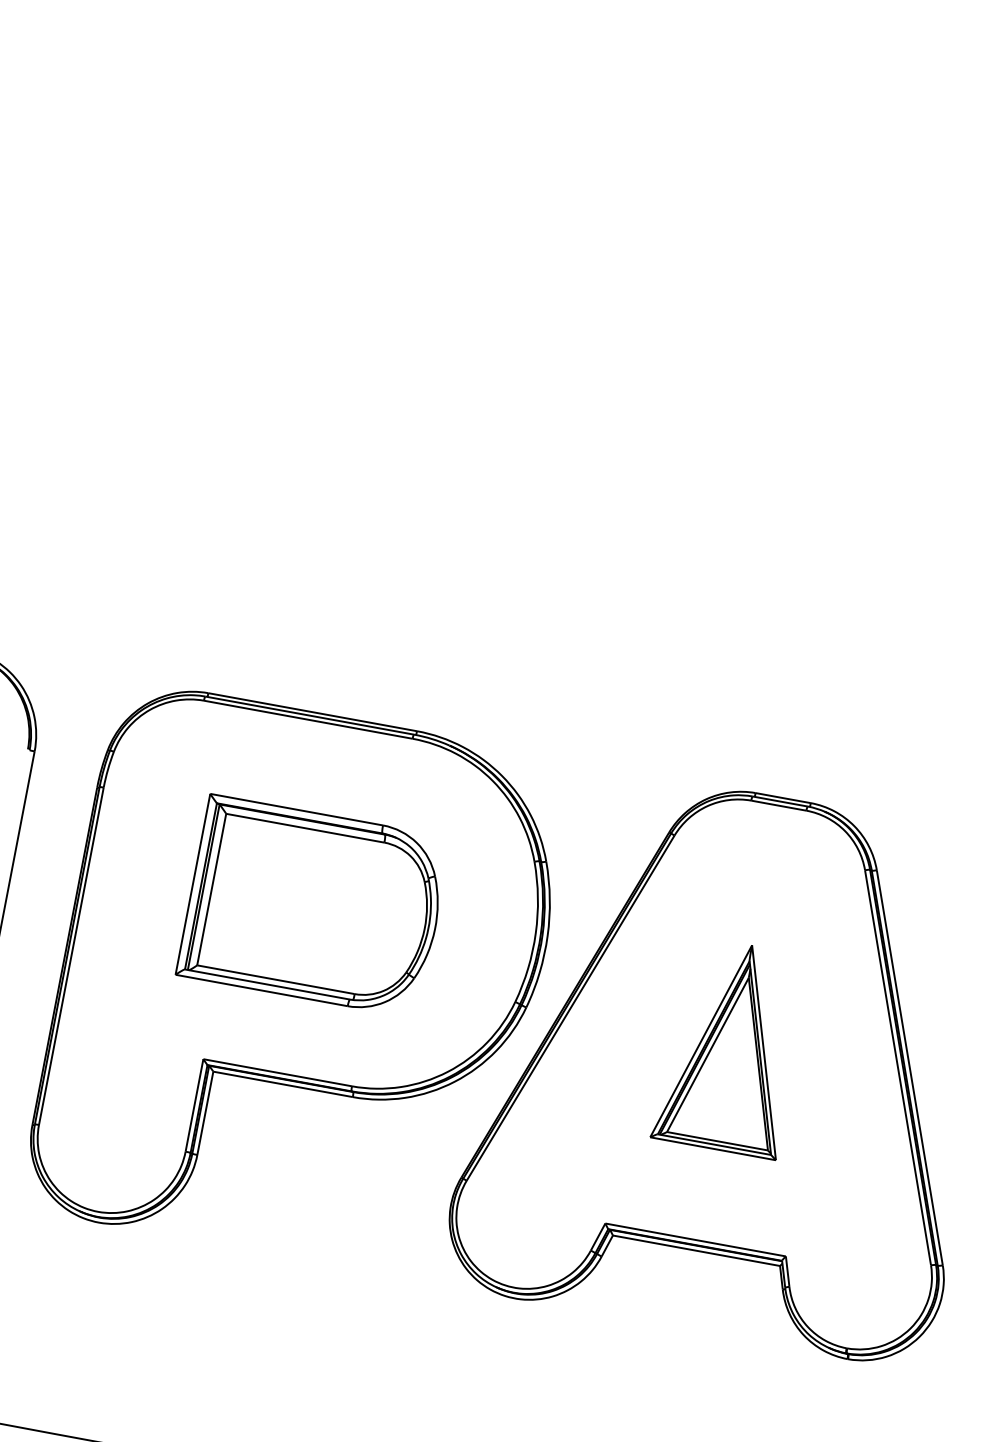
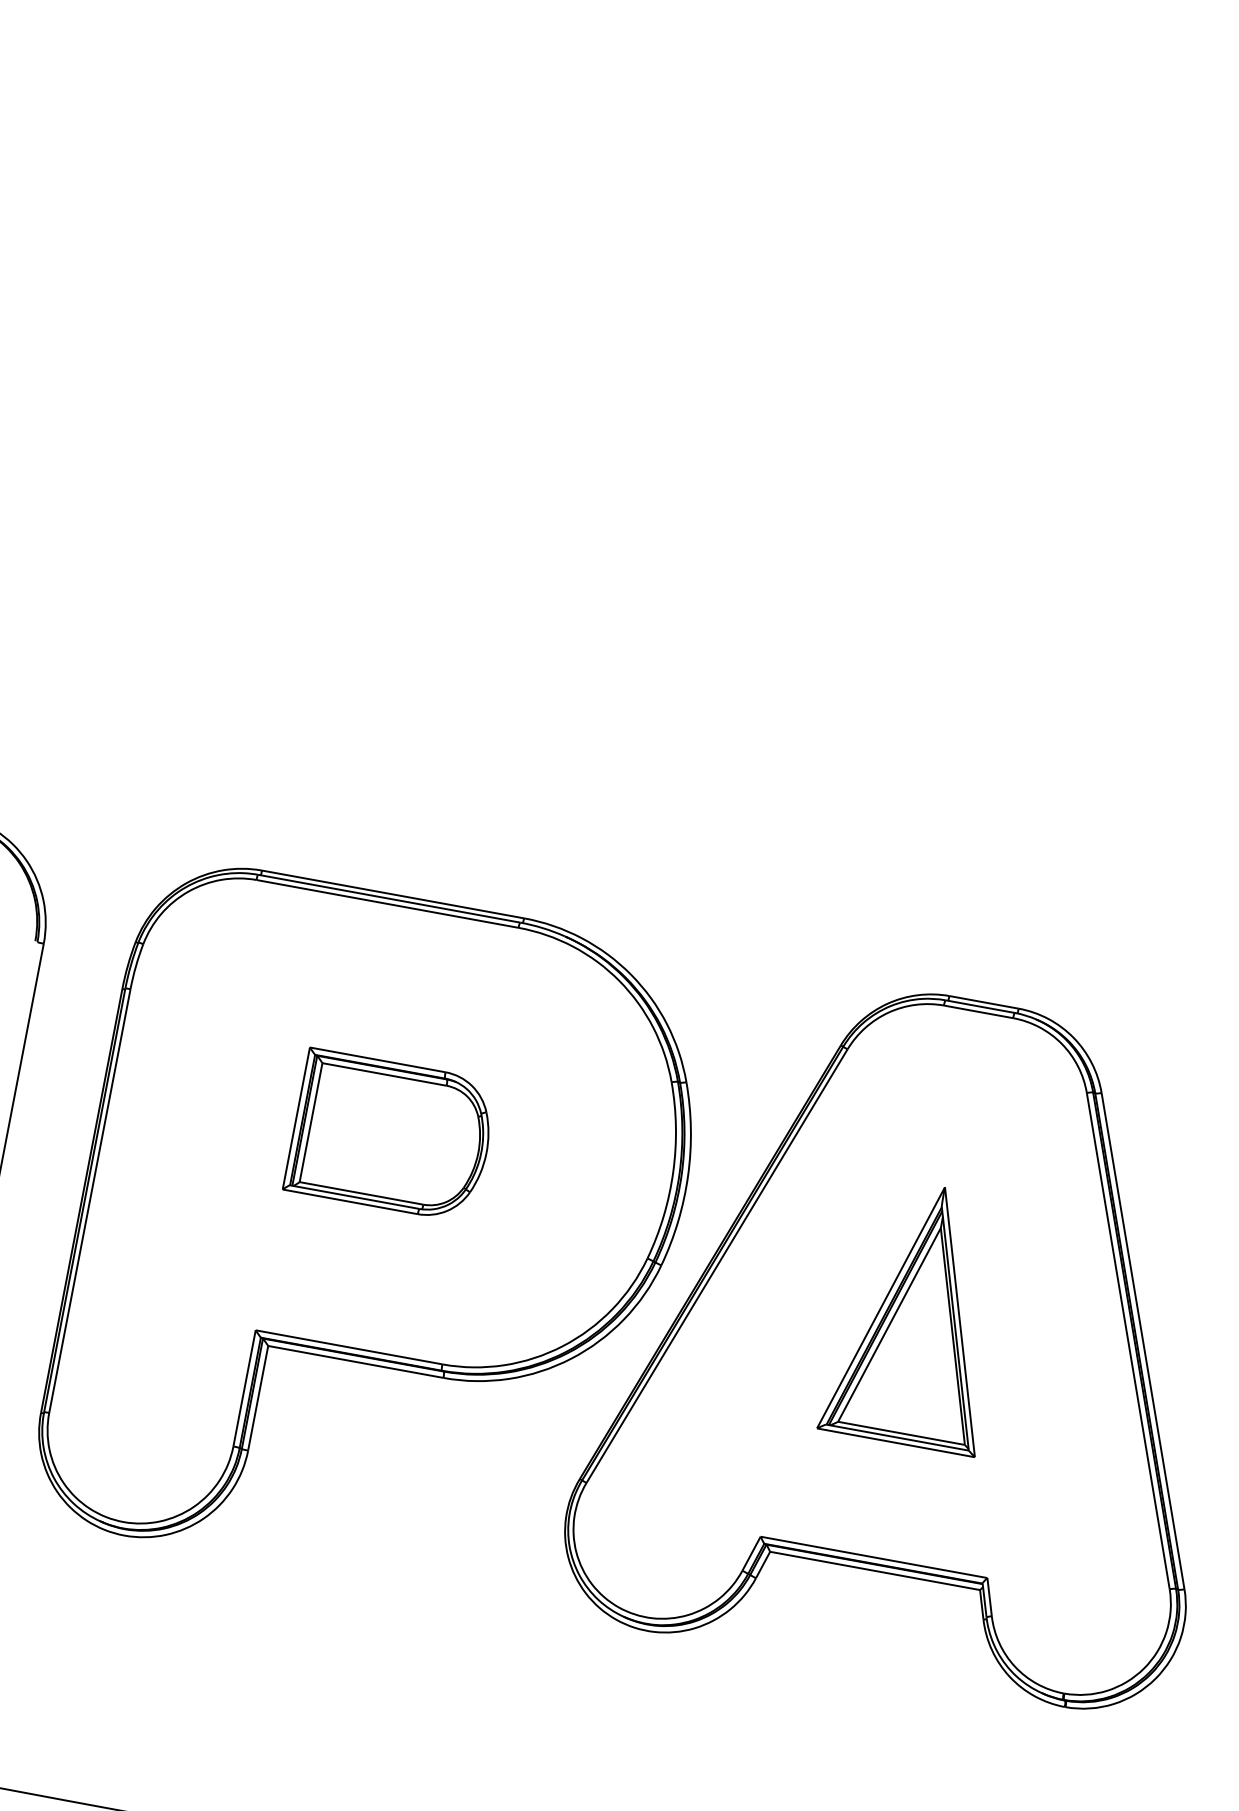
part: (306, 900) -> (385, 1130), size x0.62

